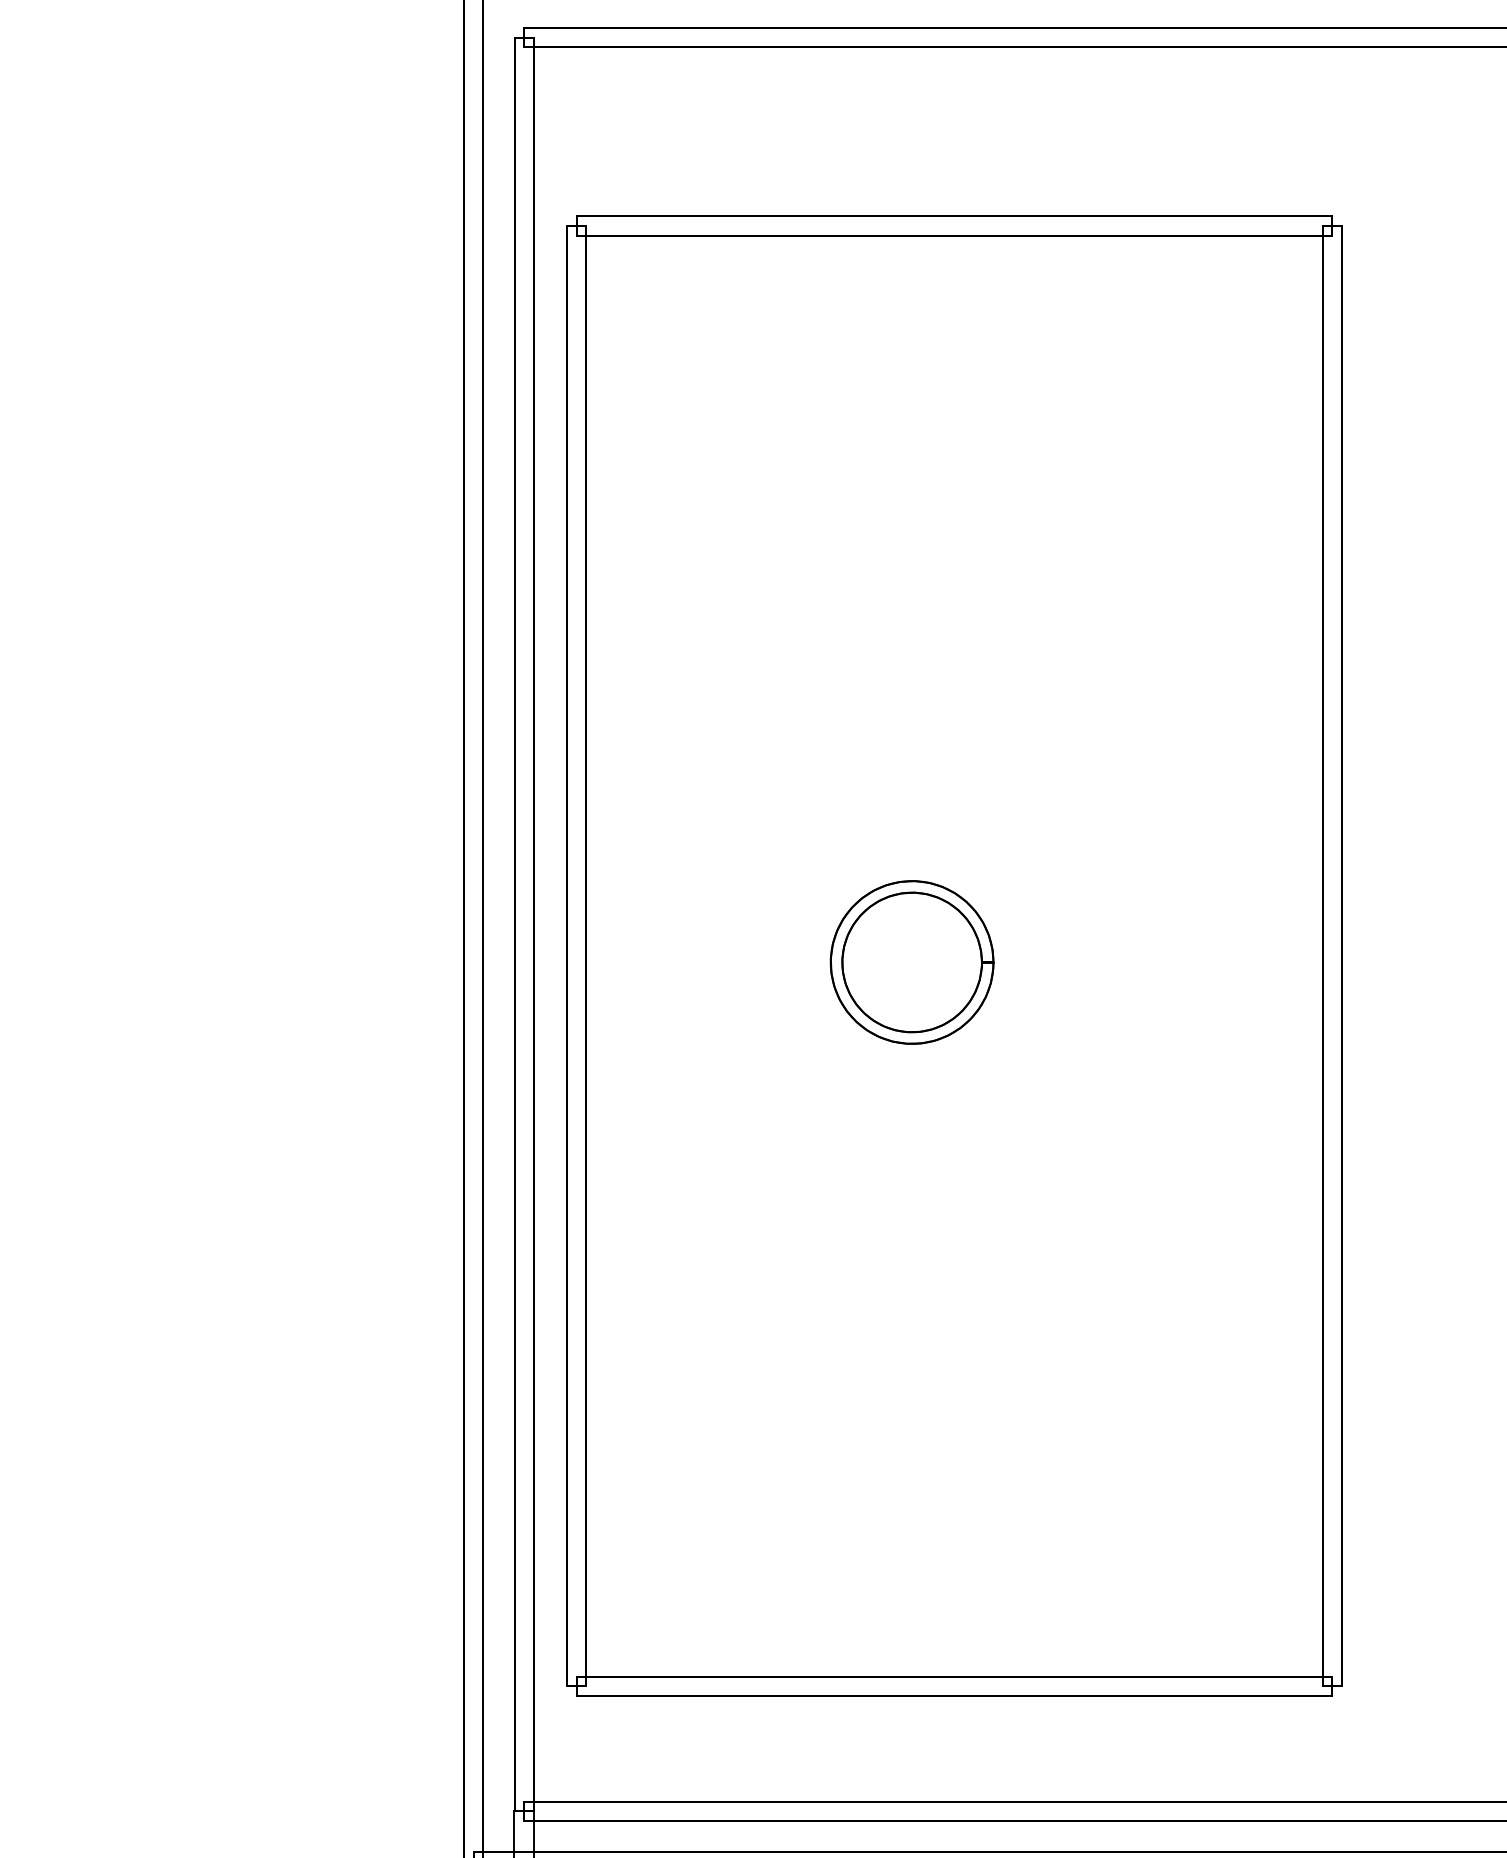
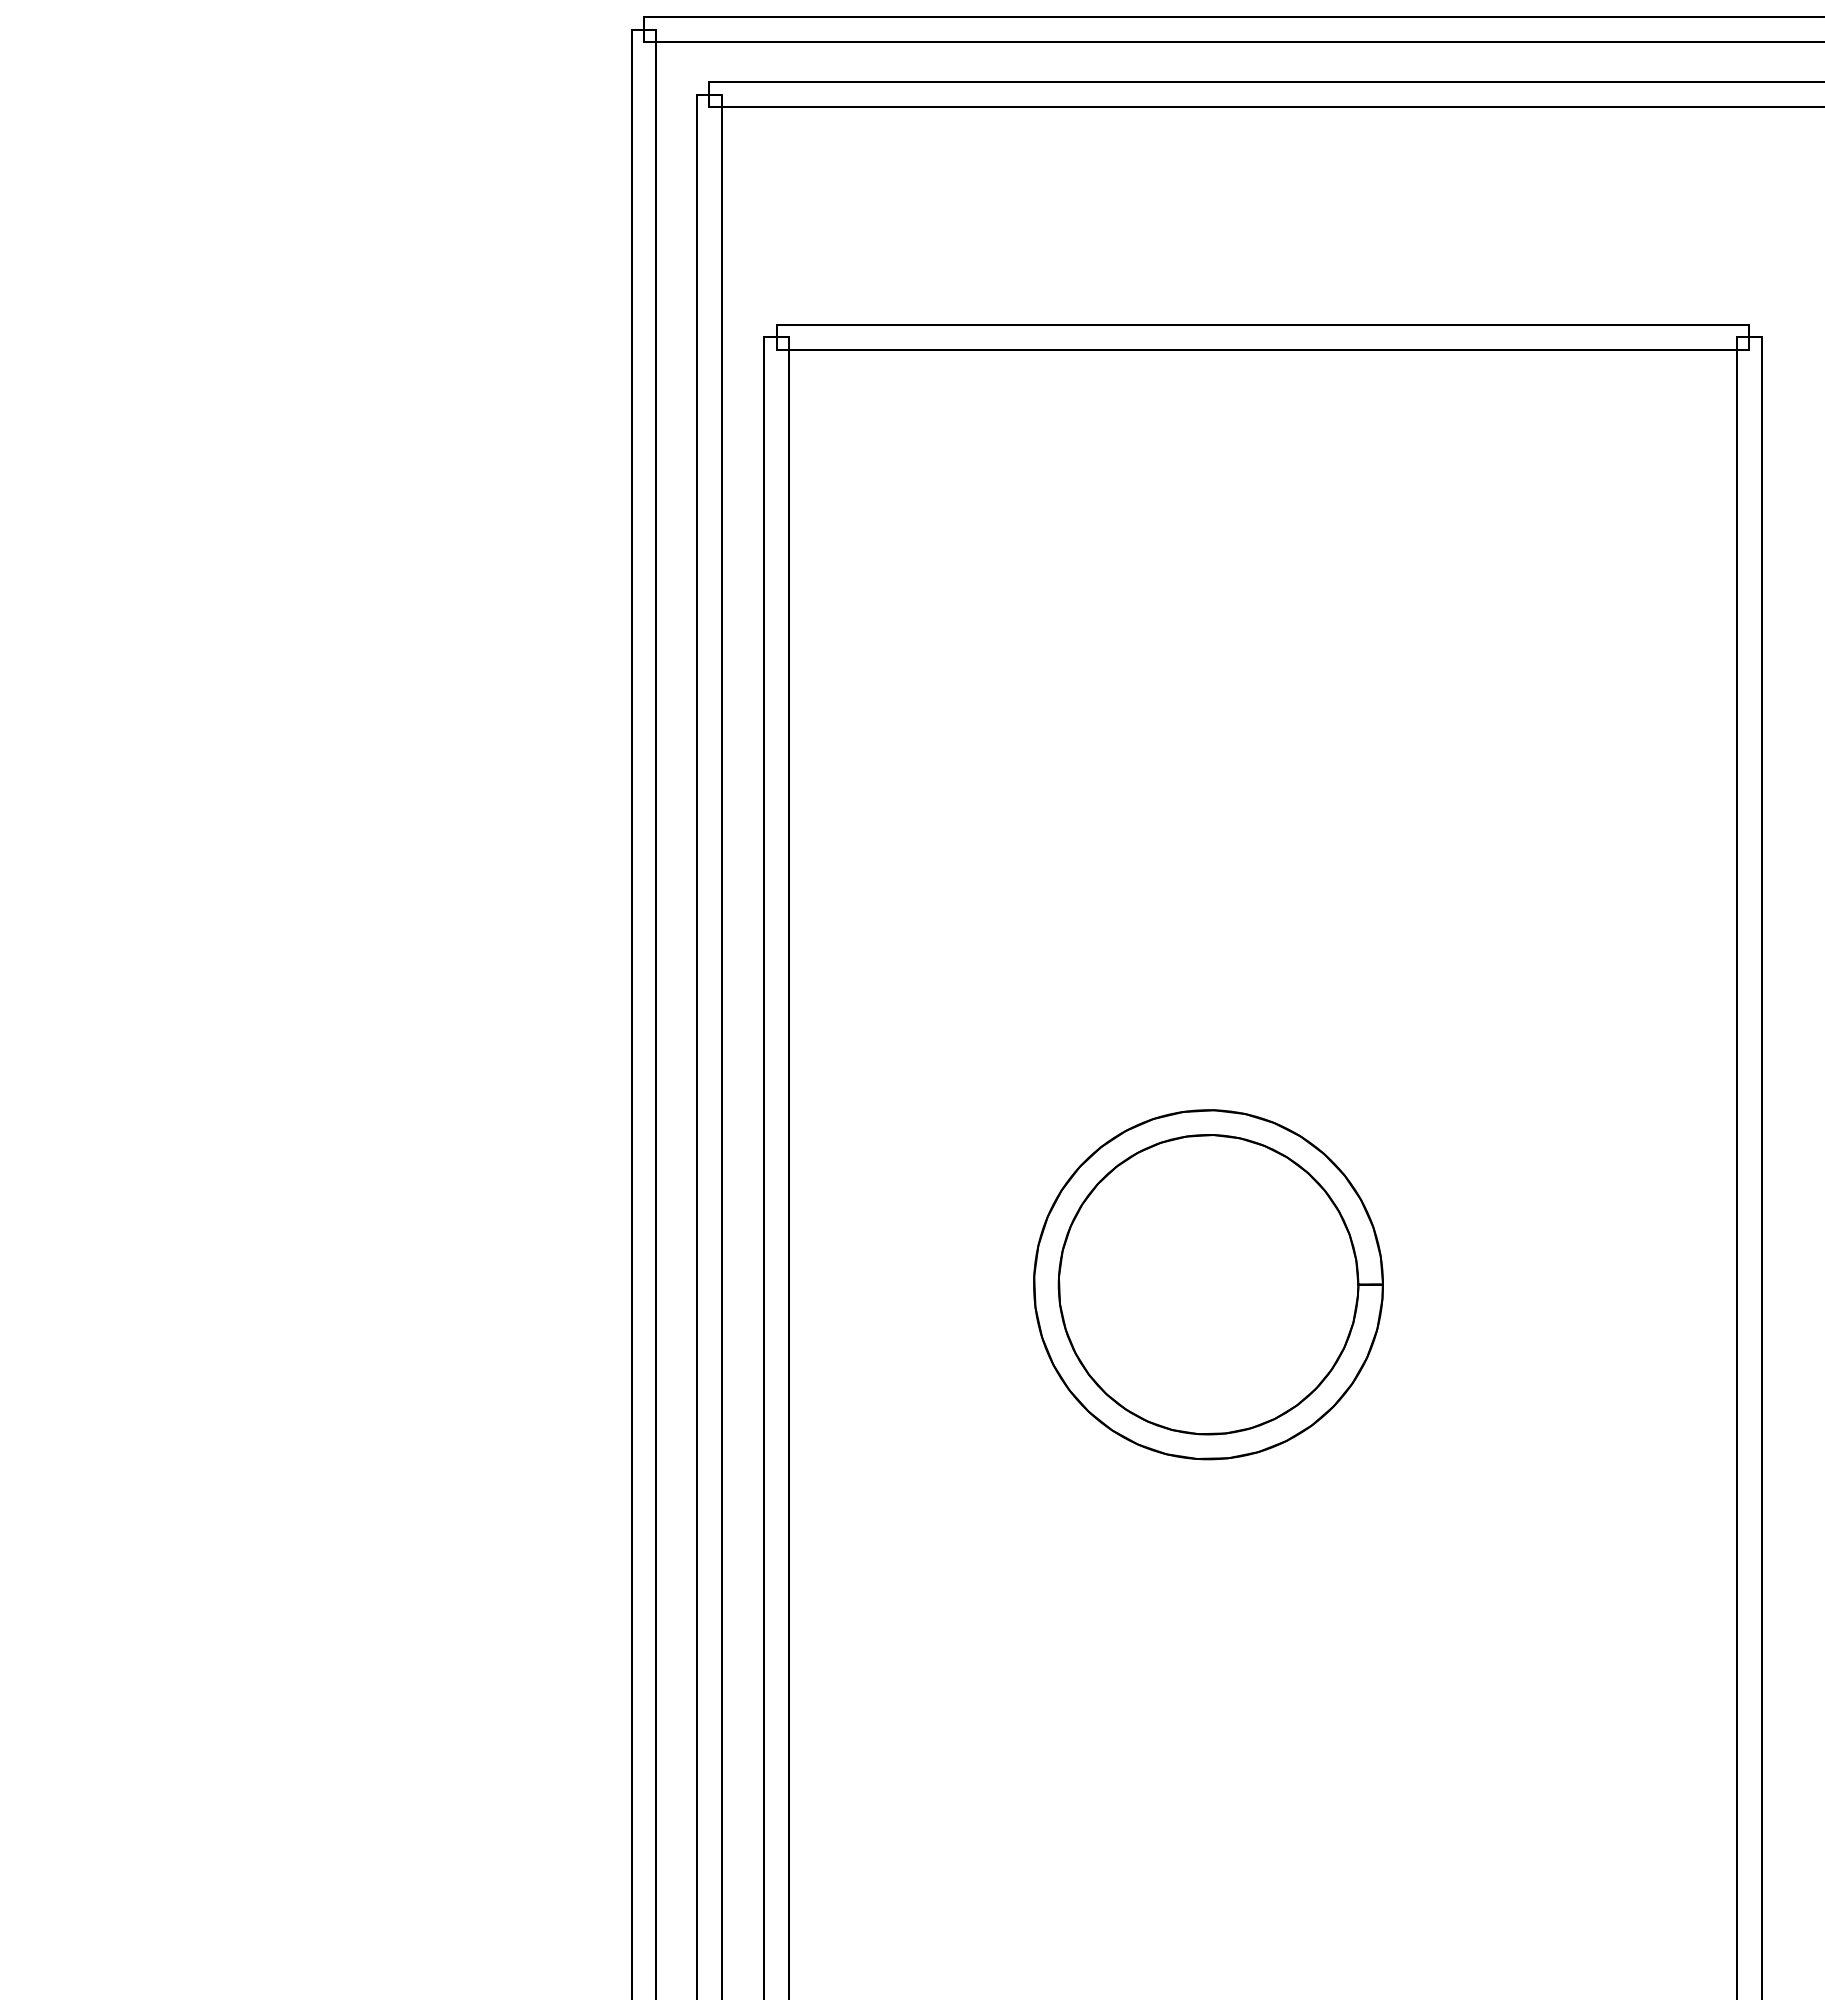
part: (911, 962) -> (1207, 1284), size x1.67

